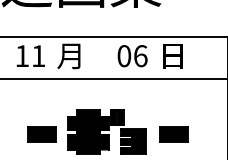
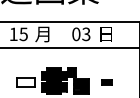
text: (38, 56) -> (23, 34), 11 -> 15
text: (140, 56) -> (86, 34), 06 -> 03
fill: (41, 134) -> (25, 82), removed
part: (173, 134) -> (106, 82), size x0.6

